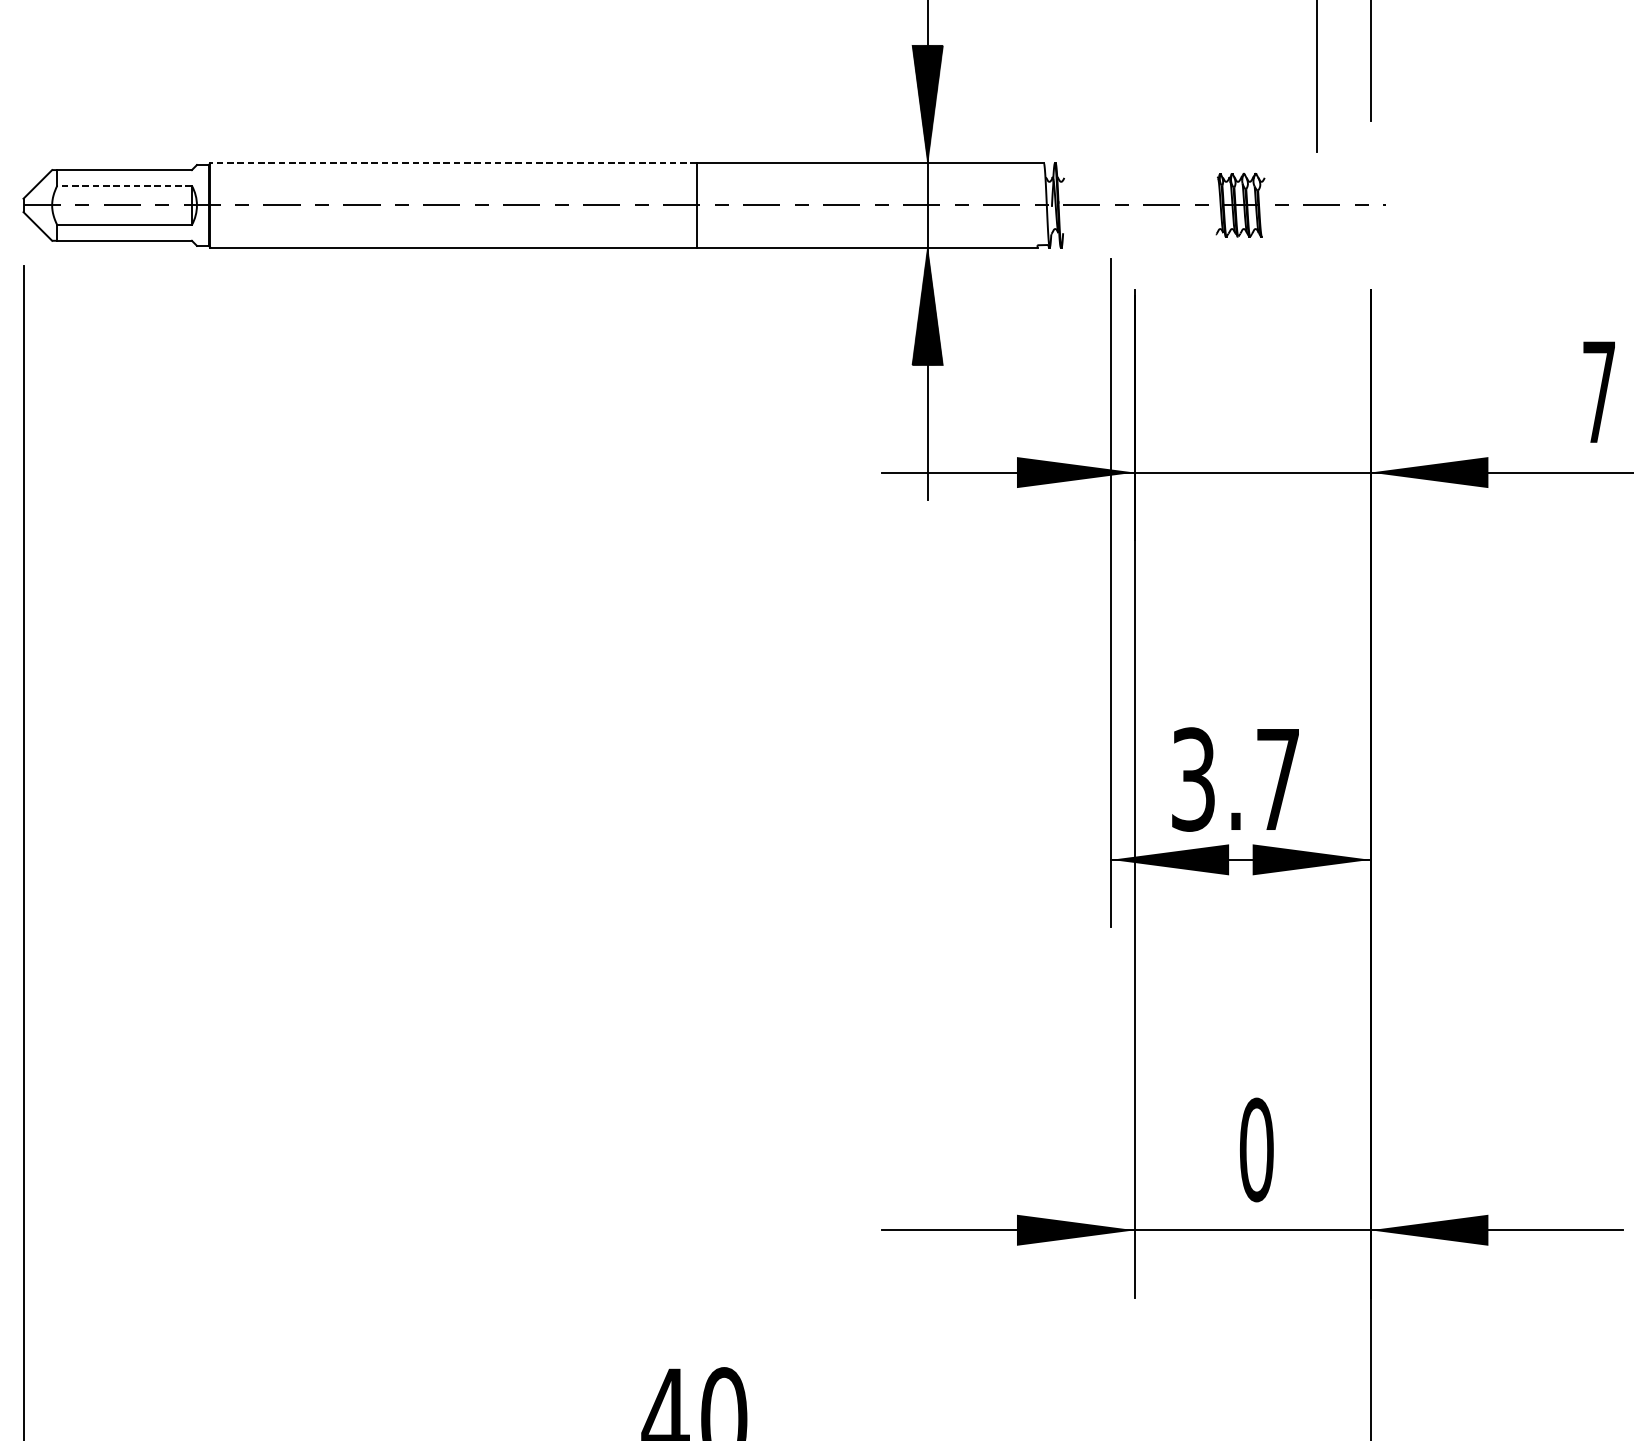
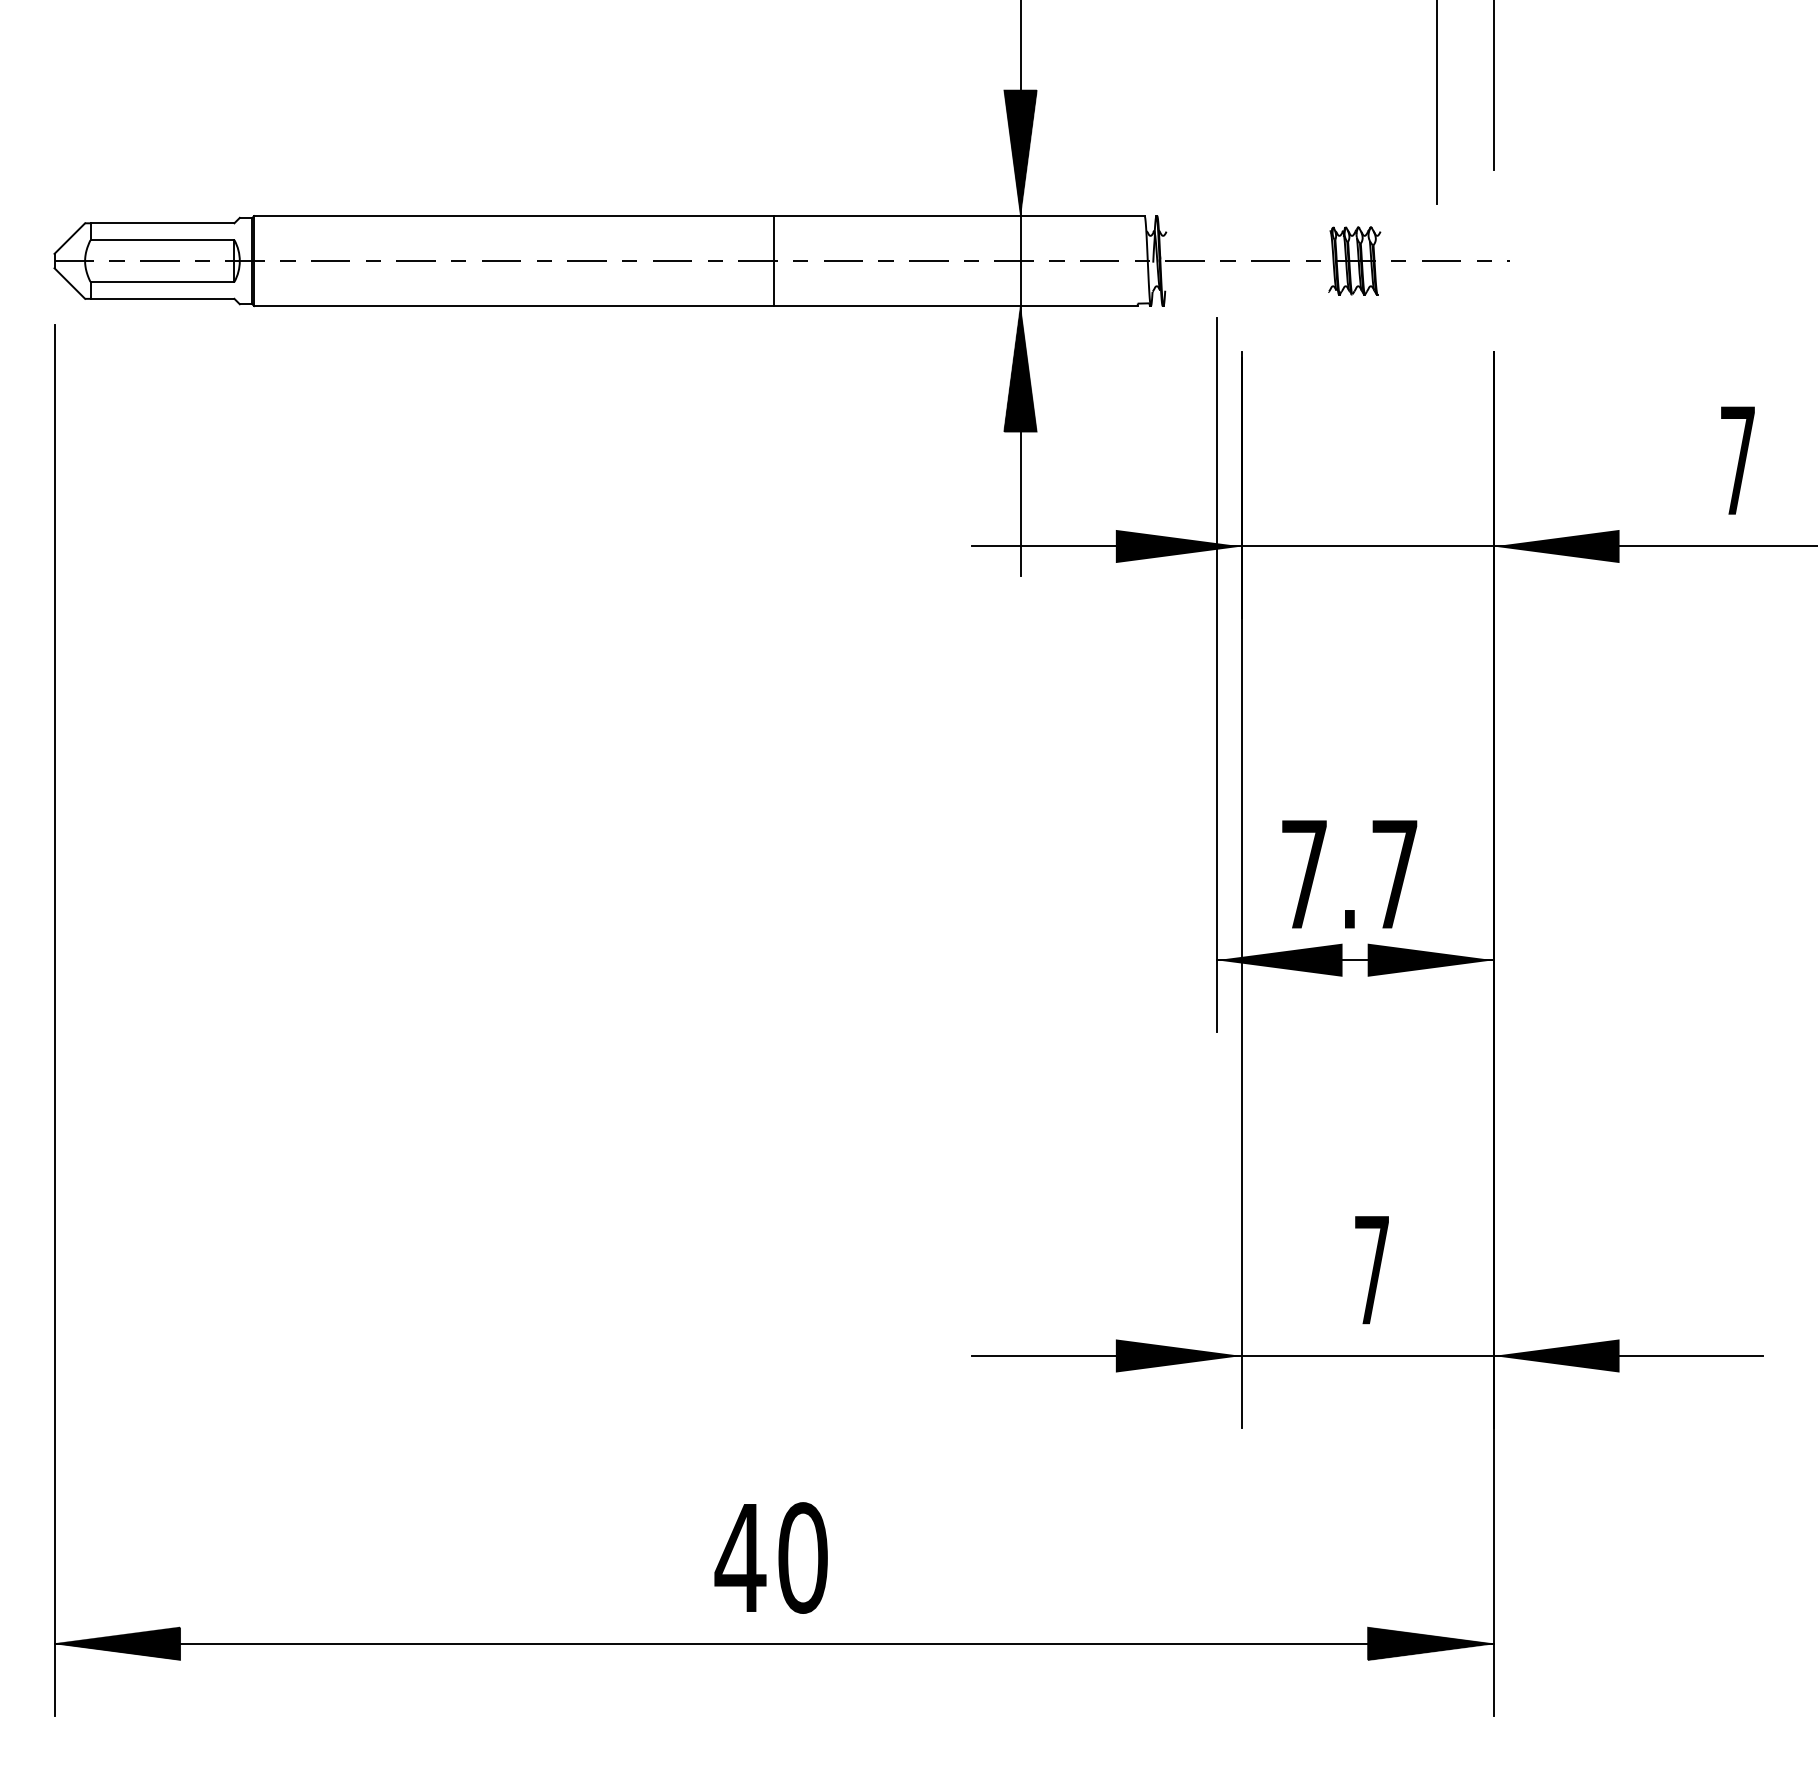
line: (454, 163) -> (514, 216), dashed -> solid
line: (124, 186) -> (162, 240), dashed -> solid
text: (1193, 779) -> (1304, 874), 3.7 -> 7.7
text: (1257, 1150) -> (1372, 1270), 0 -> 7

